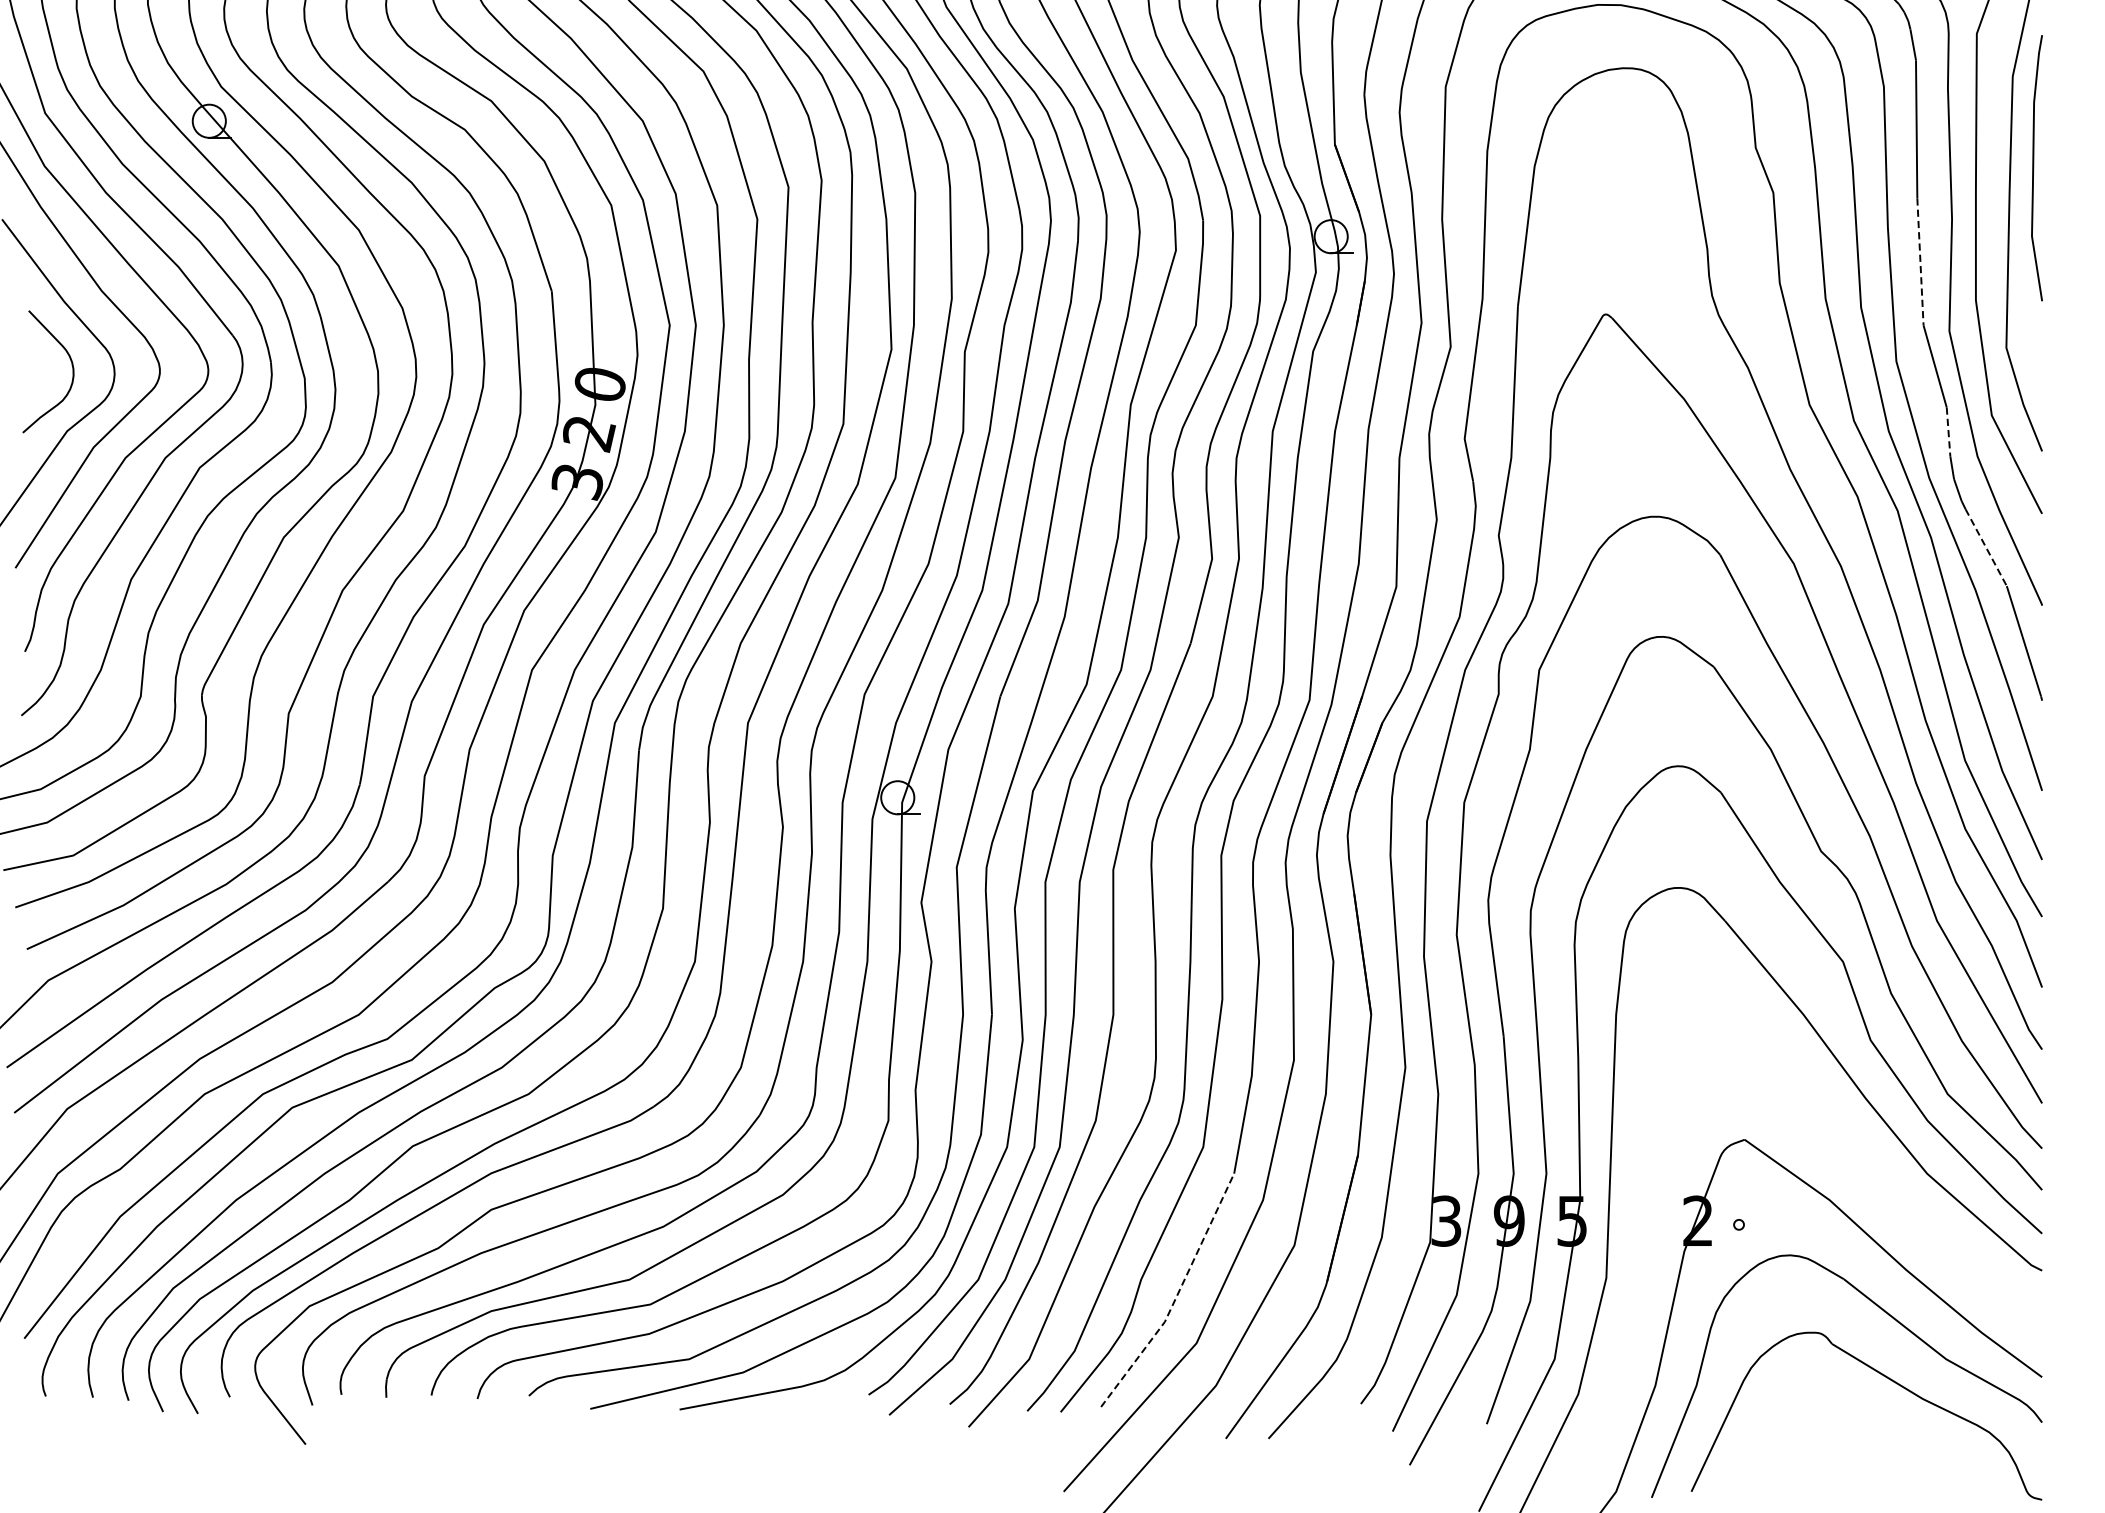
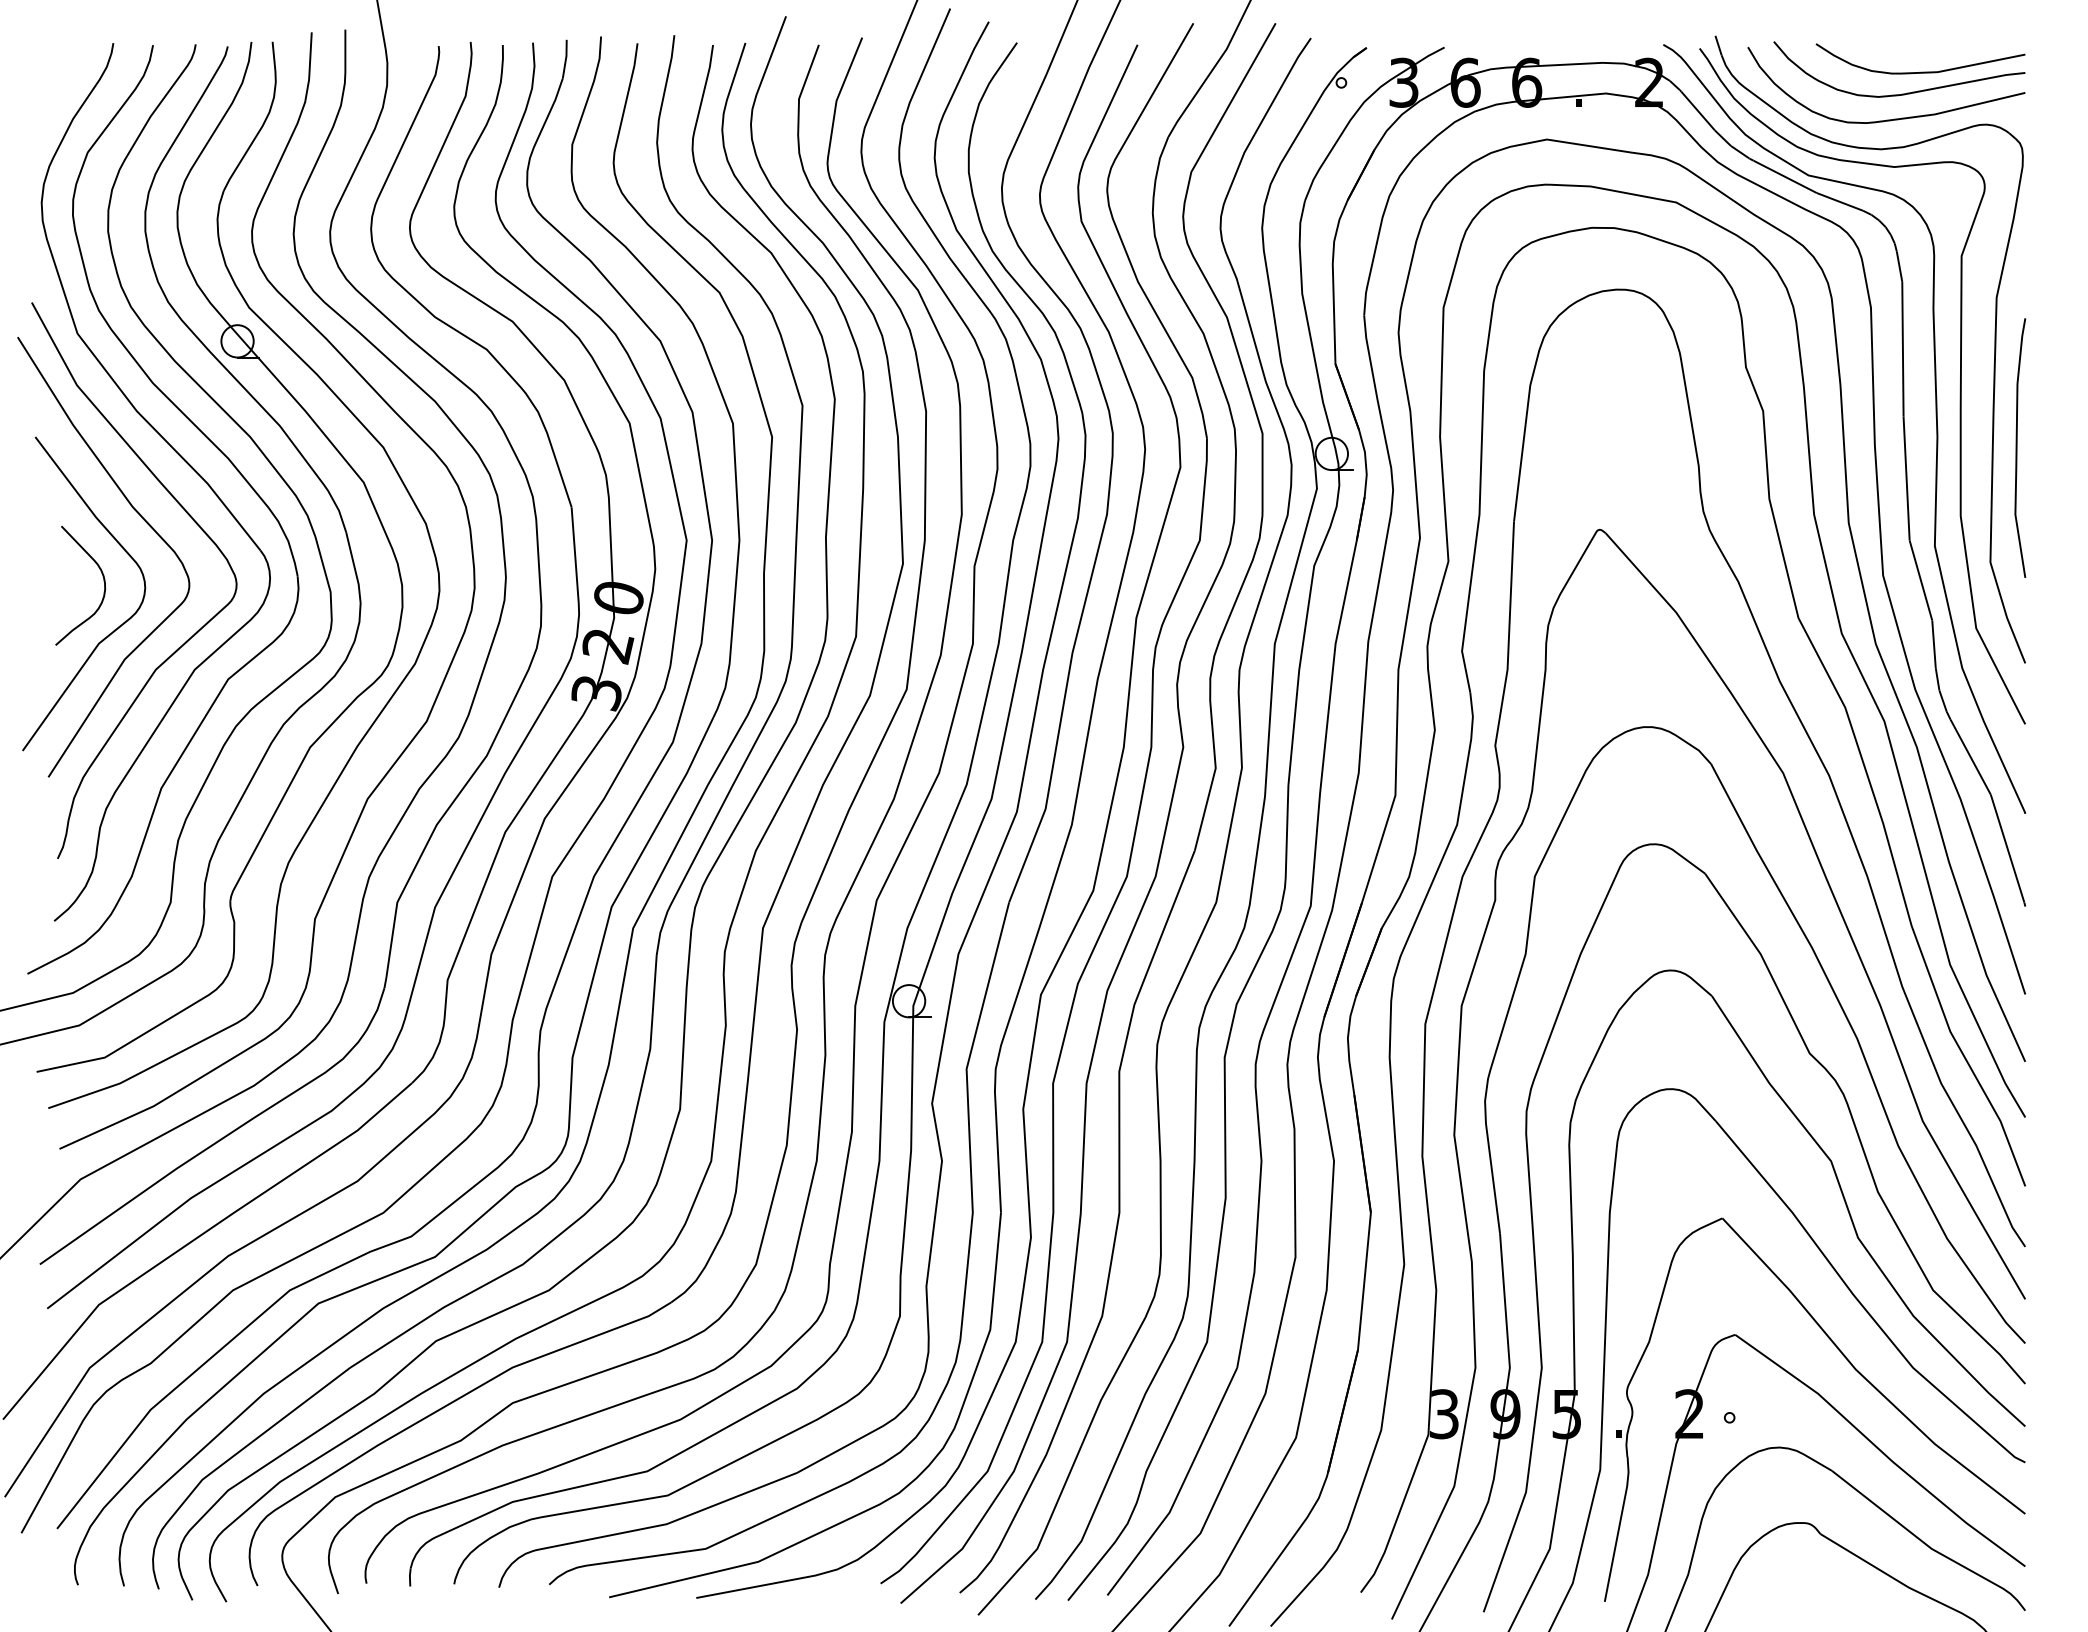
curve: (2034, 167) -> (2017, 447), moved
line: (1920, 262) -> (1906, 479), dashed -> solid
line: (1949, 432) -> (1934, 644), dashed -> solid
line: (1985, 547) -> (1970, 757), dashed -> solid
part: (1867, 1175) -> (1854, 1369), added
line: (1177, 1296) -> (1181, 1487), dashed -> solid

